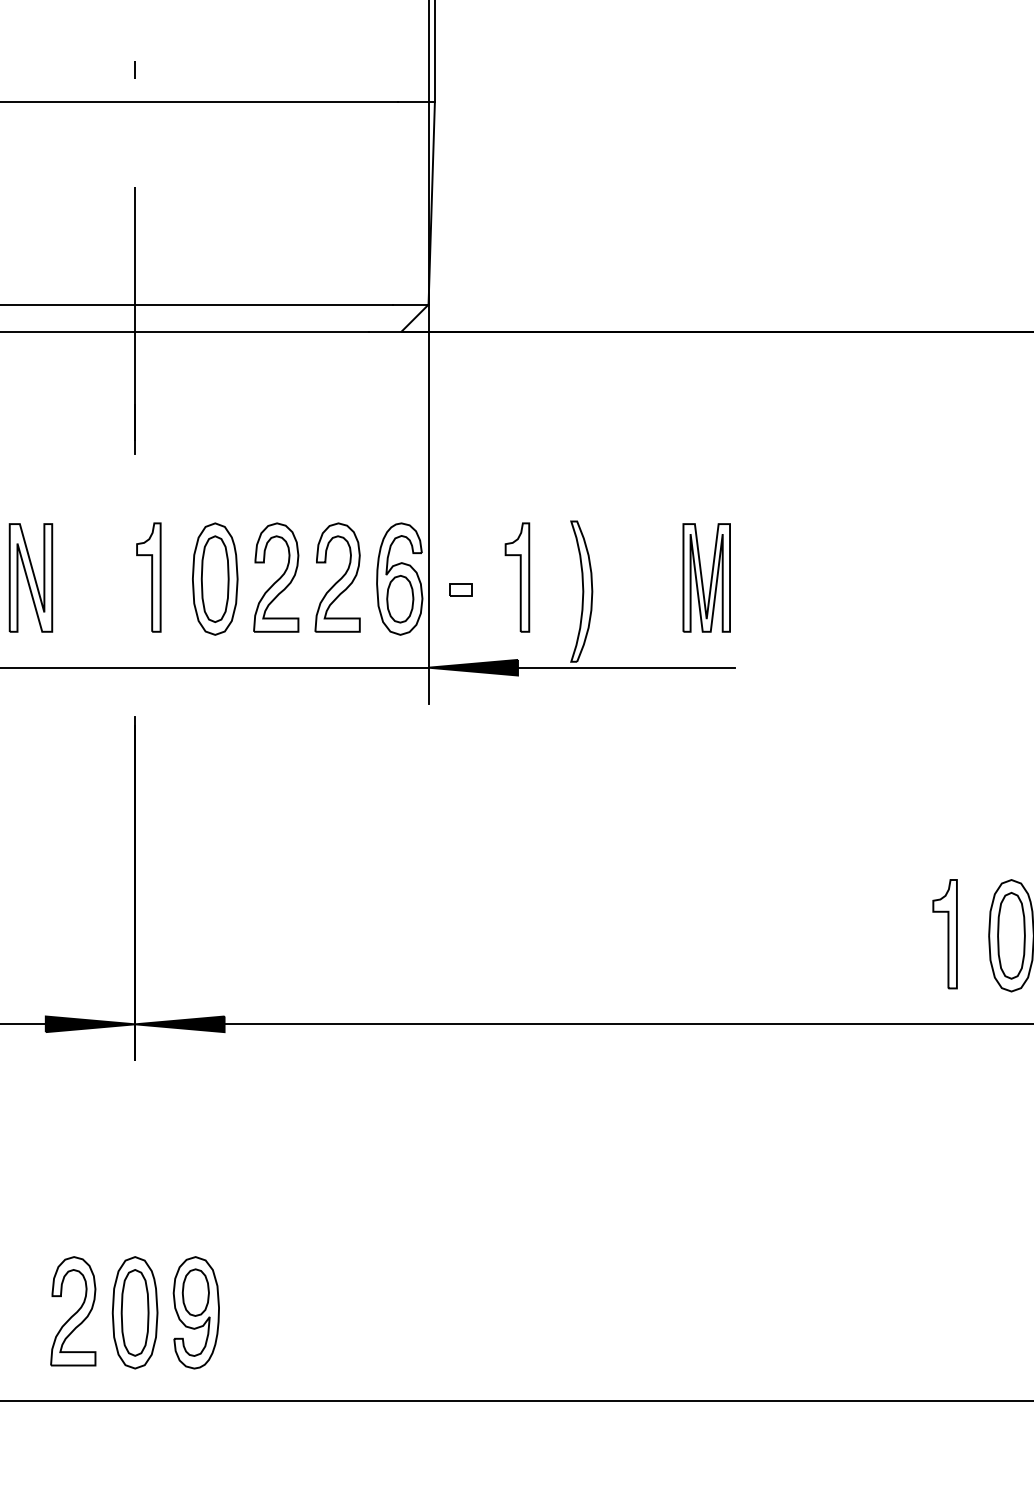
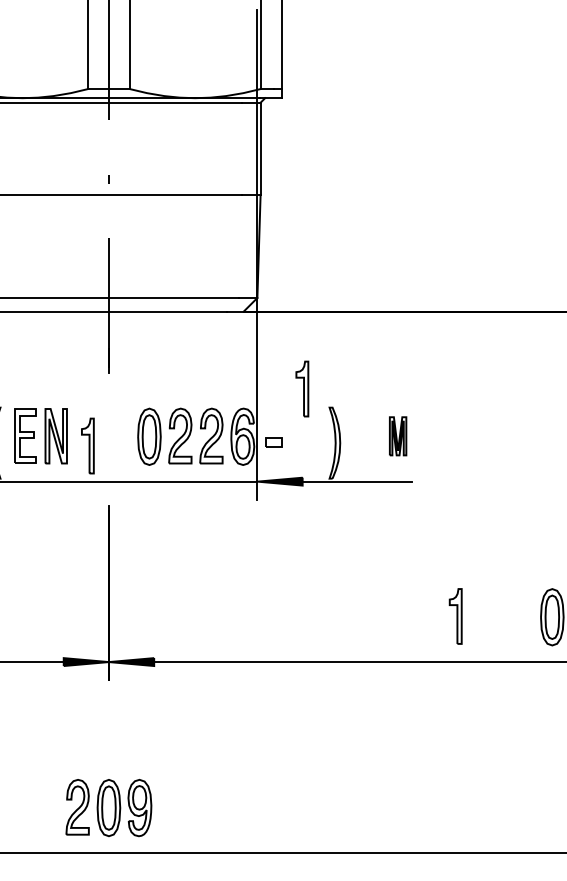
part: (148, 576) -> (87, 445), moved
part: (517, 576) -> (302, 388), moved
part: (705, 578) -> (397, 436), size x0.7
part: (460, 590) -> (273, 442), size x1.4
part: (944, 934) -> (455, 616), moved

